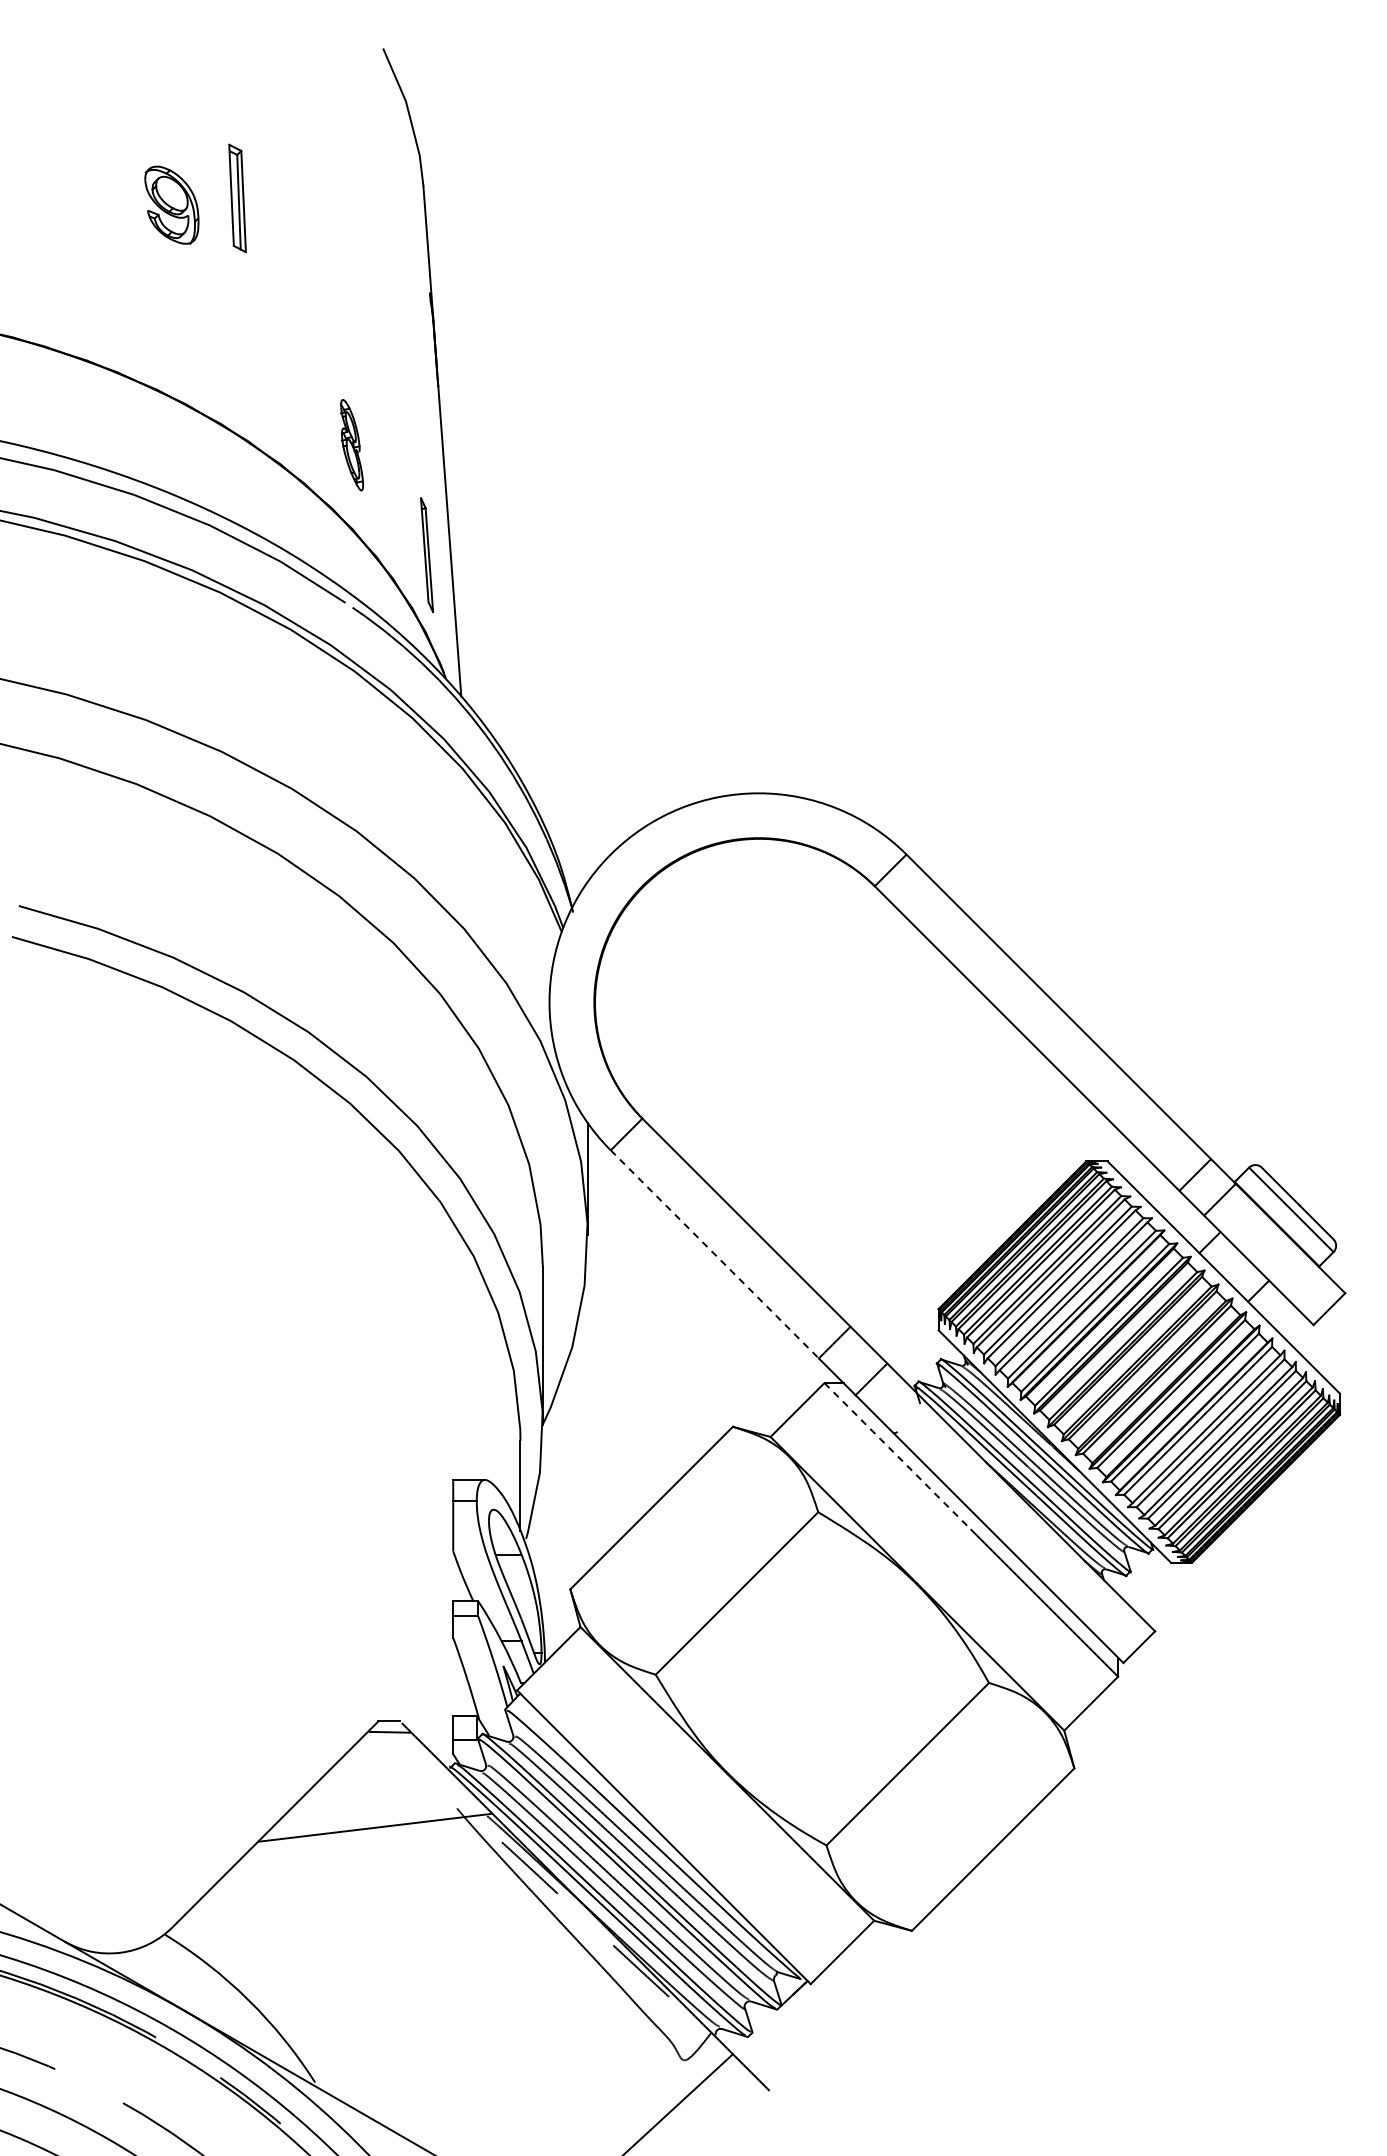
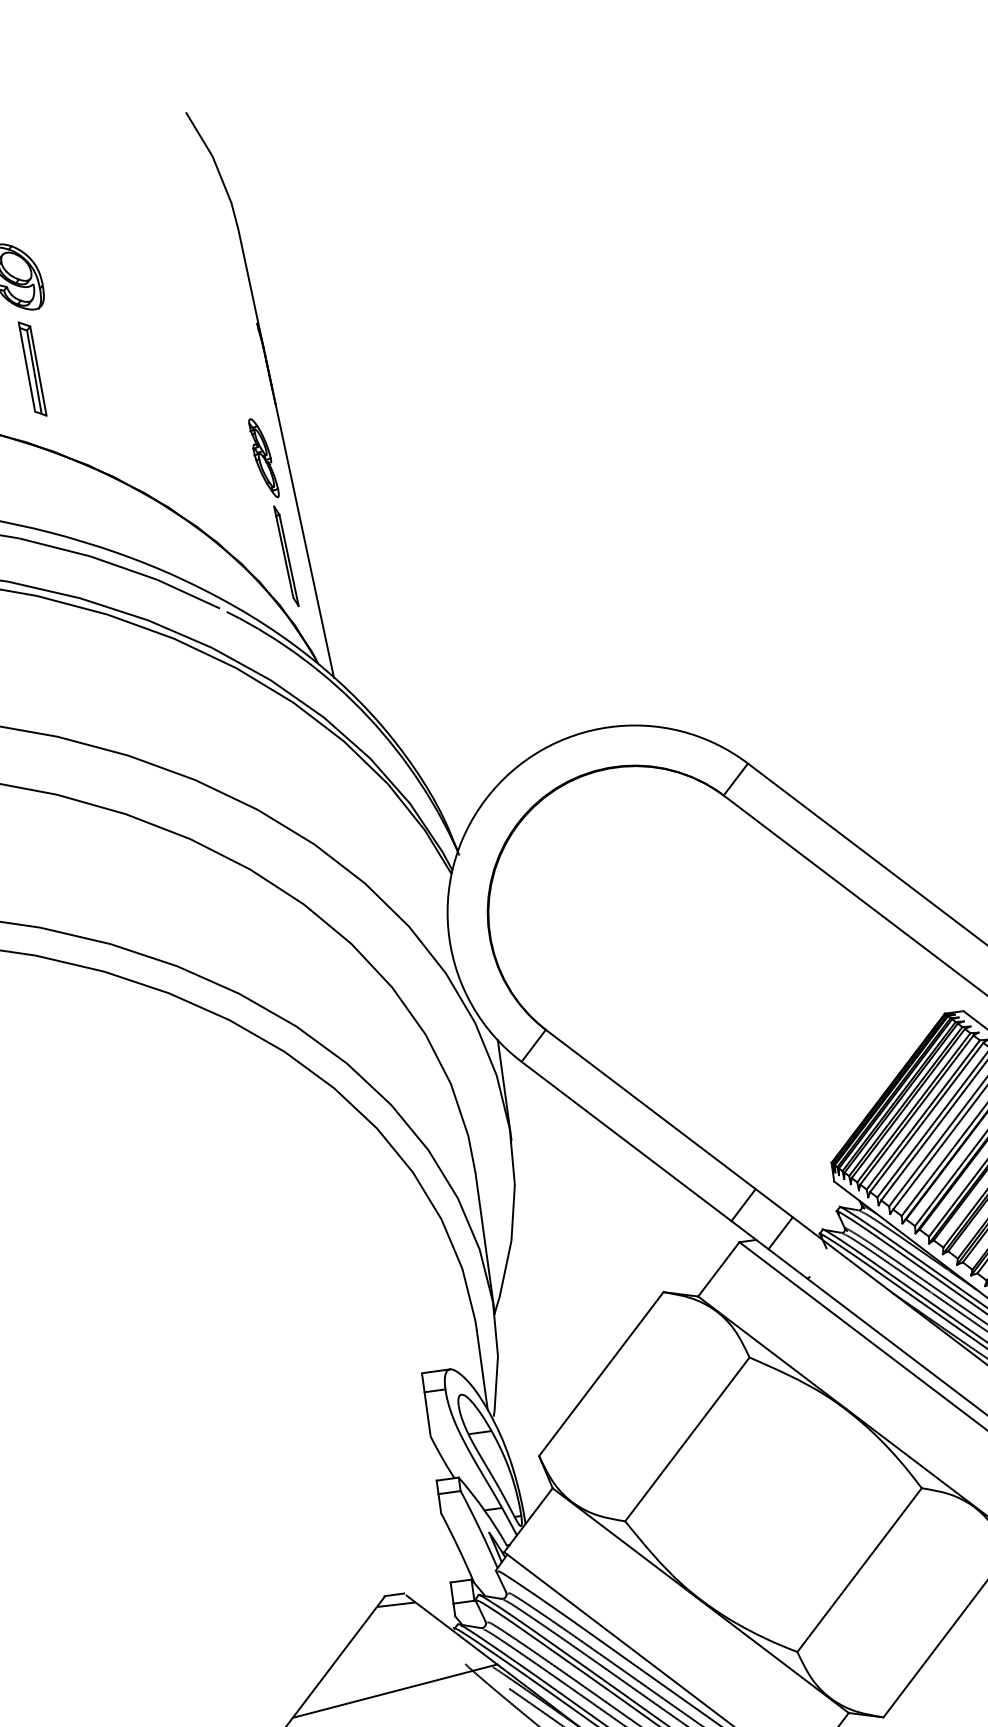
part: (237, 198) -> (32, 369), moved
part: (351, 445) -> (263, 458), moved
line: (715, 1254) -> (627, 1141), dashed -> solid
line: (897, 1456) -> (813, 1298), dashed -> solid

